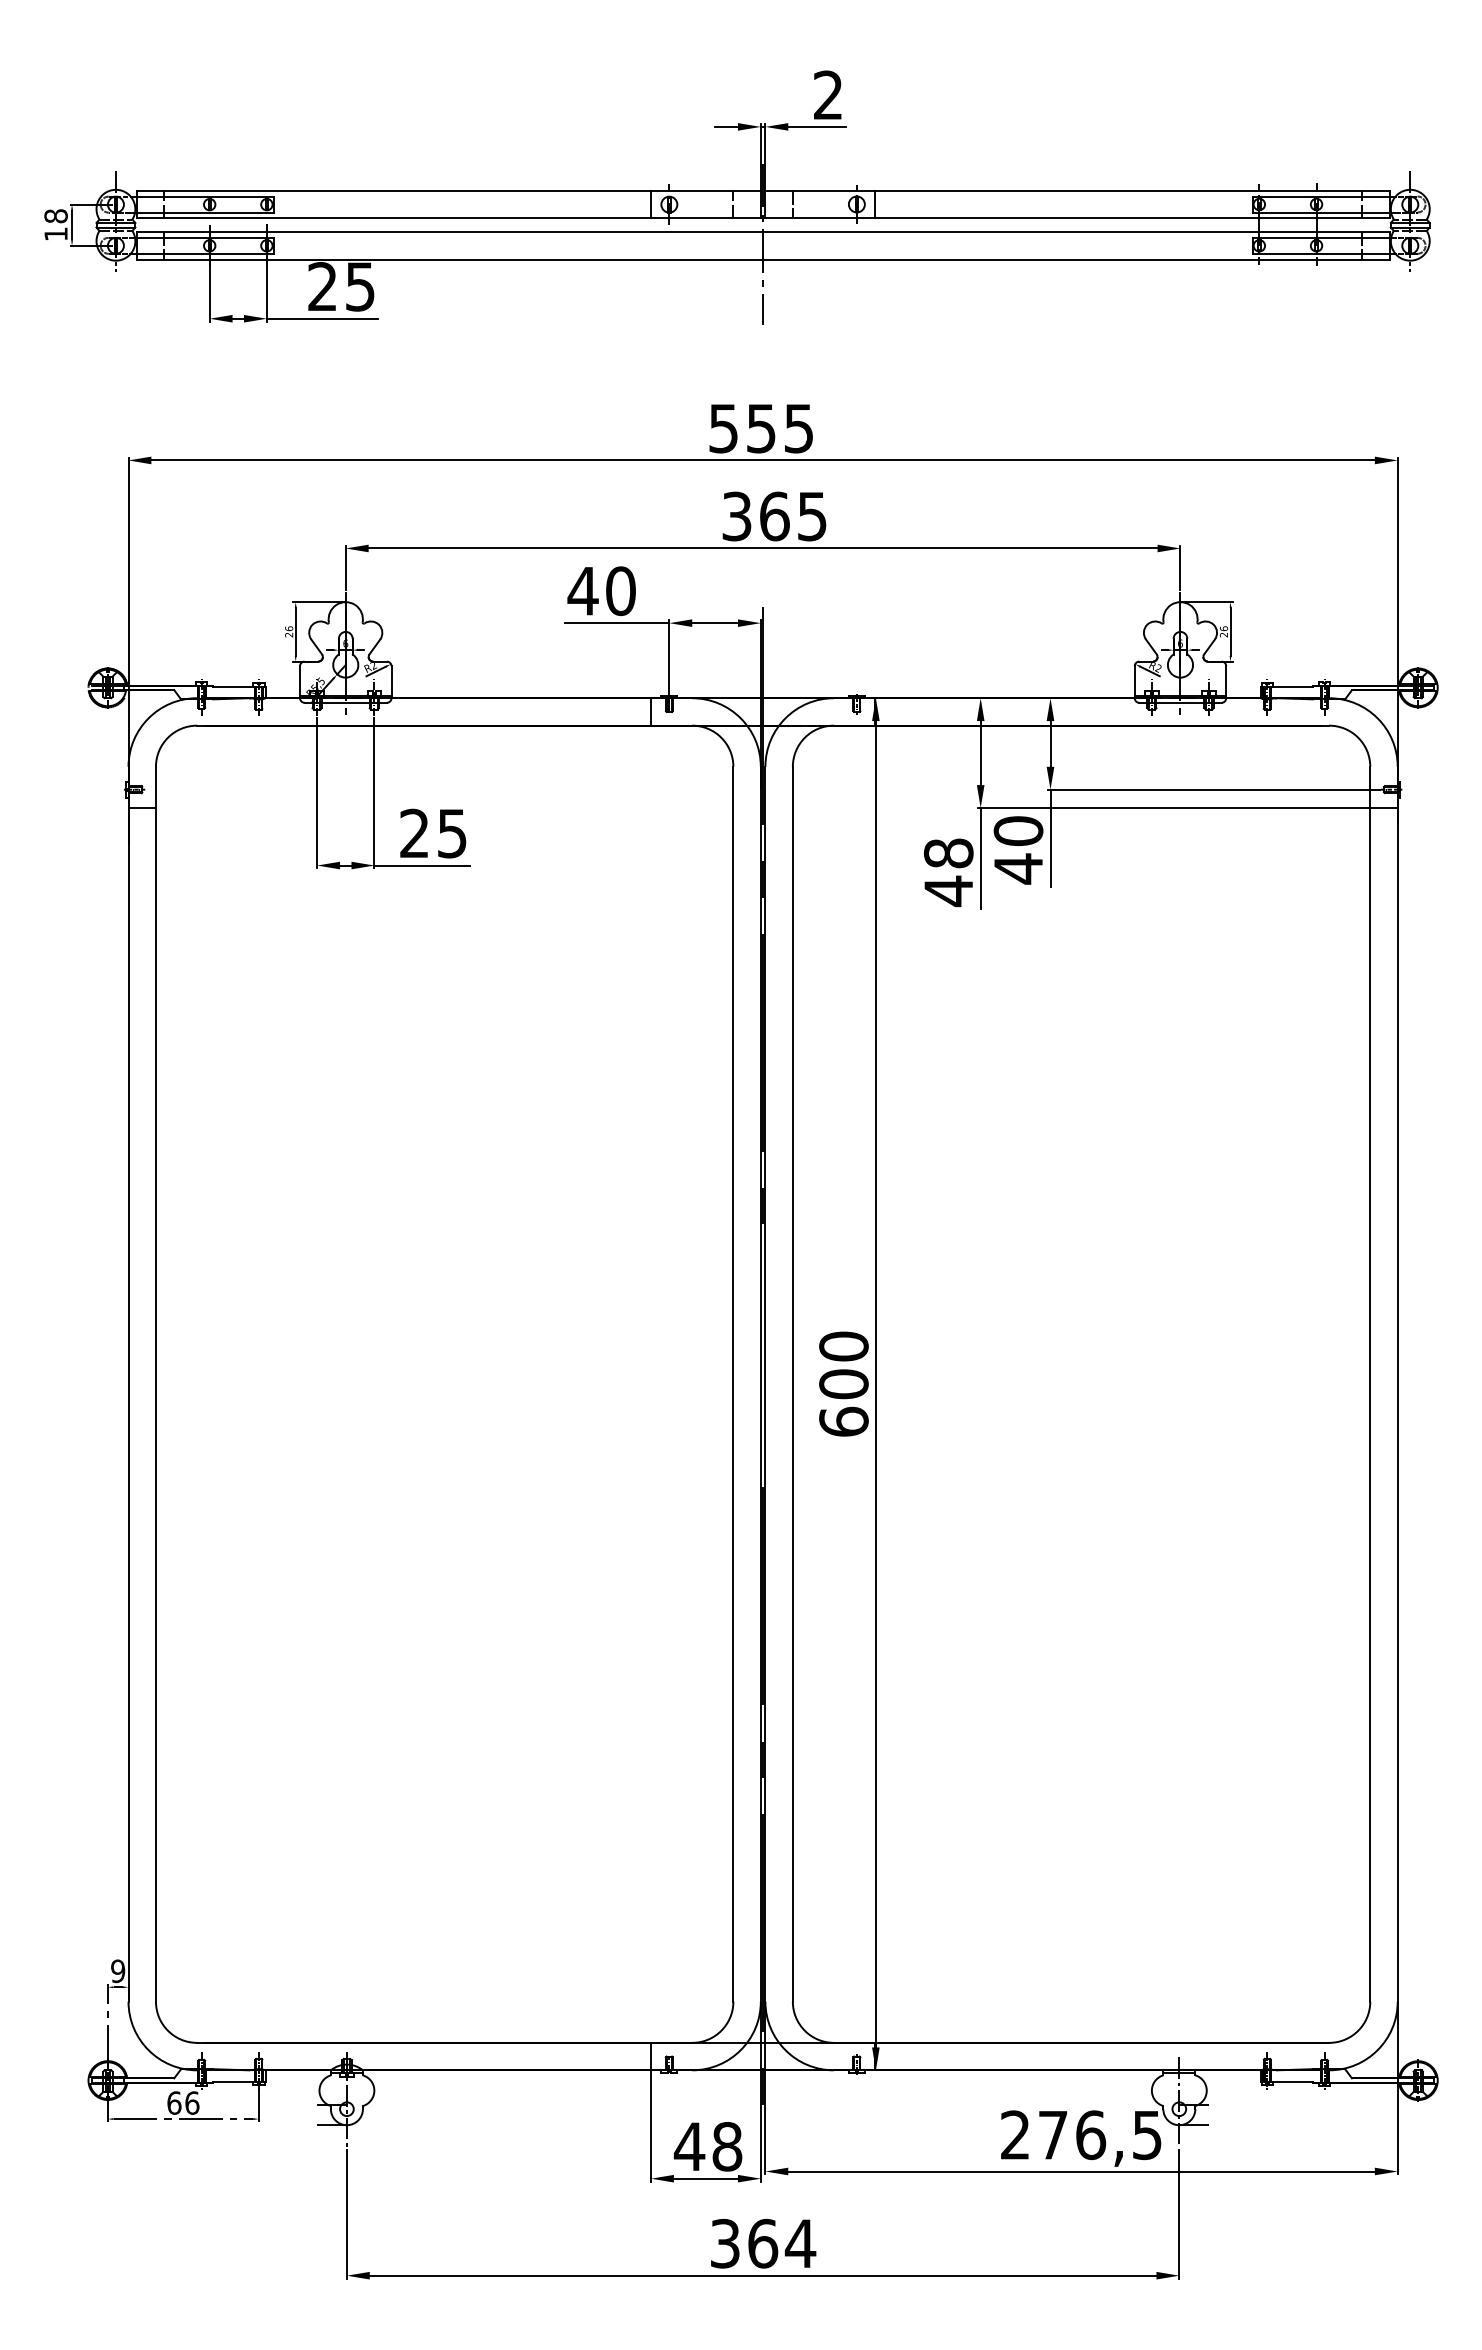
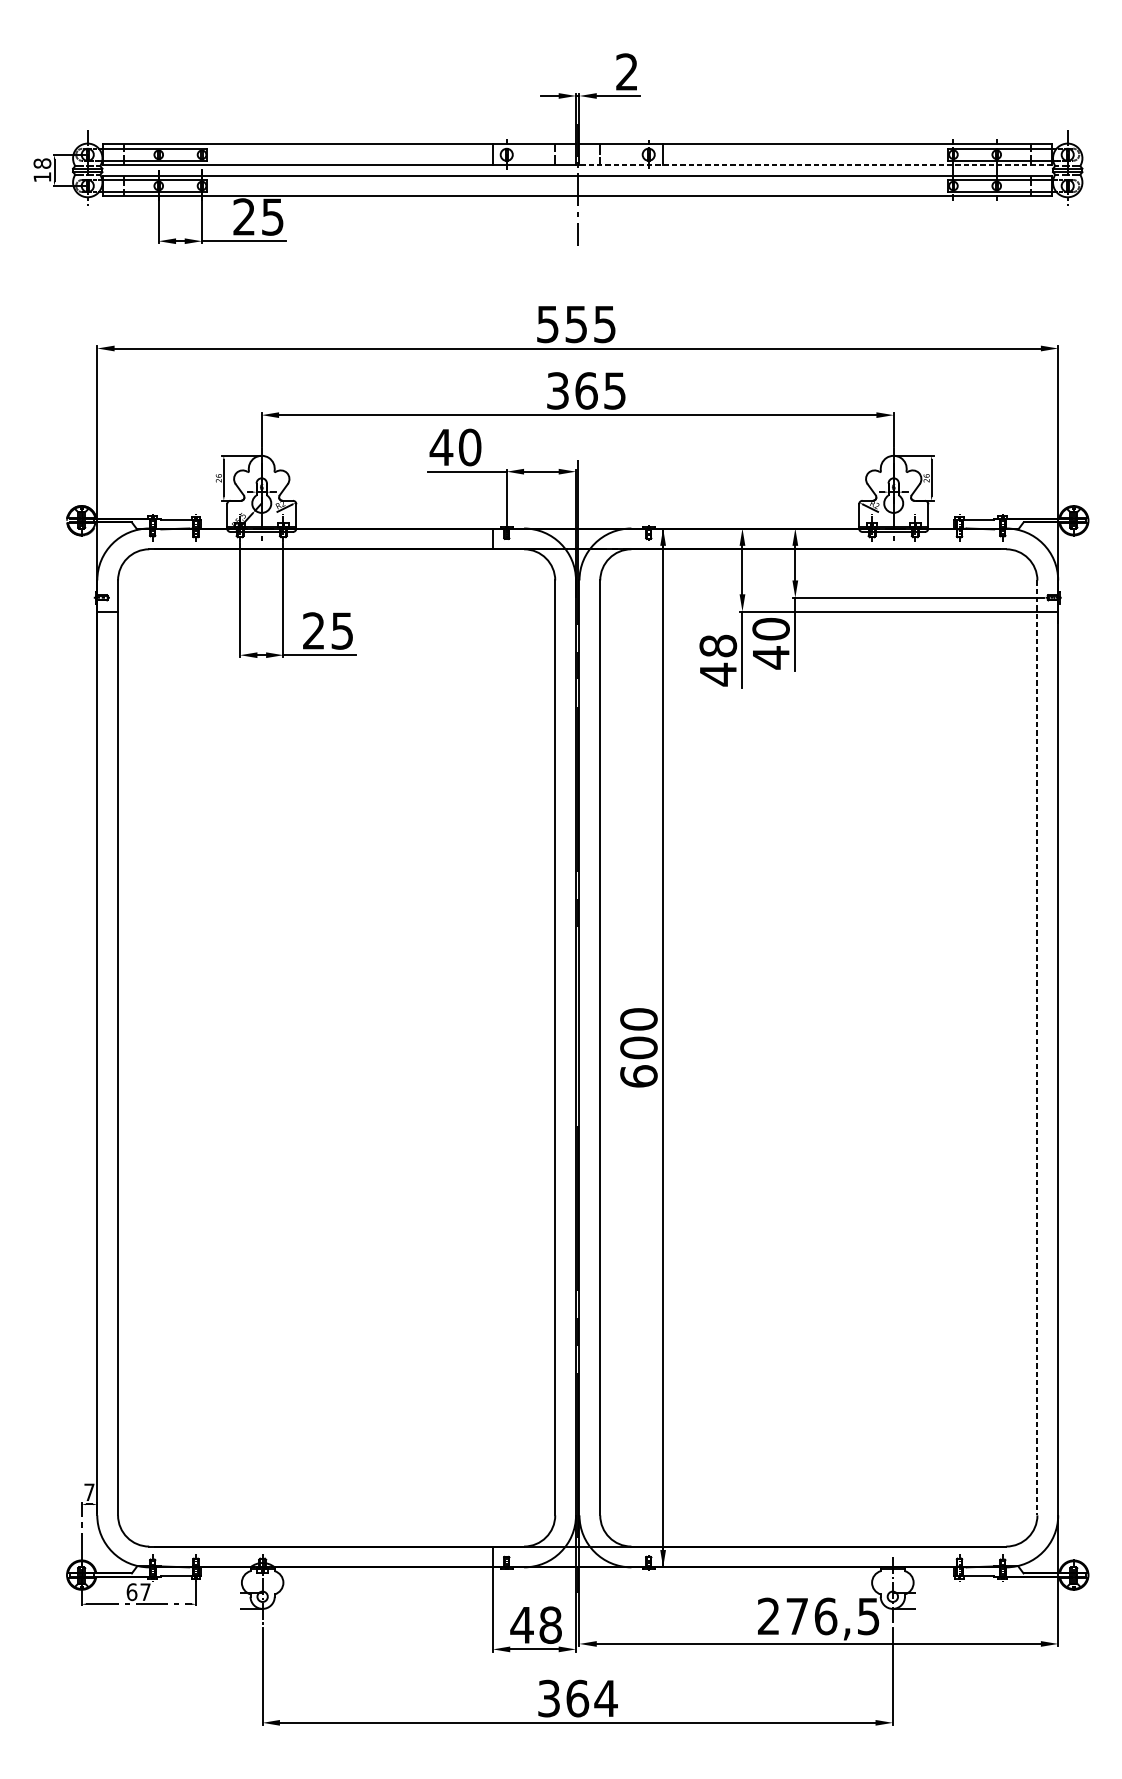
line: (1077, 218) -> (815, 165), solid -> dashed
line: (1370, 1384) -> (1037, 1048), solid -> dashed
text: (118, 1971) -> (89, 1492), 9 -> 7
text: (192, 2102) -> (145, 1591), 66 -> 67

